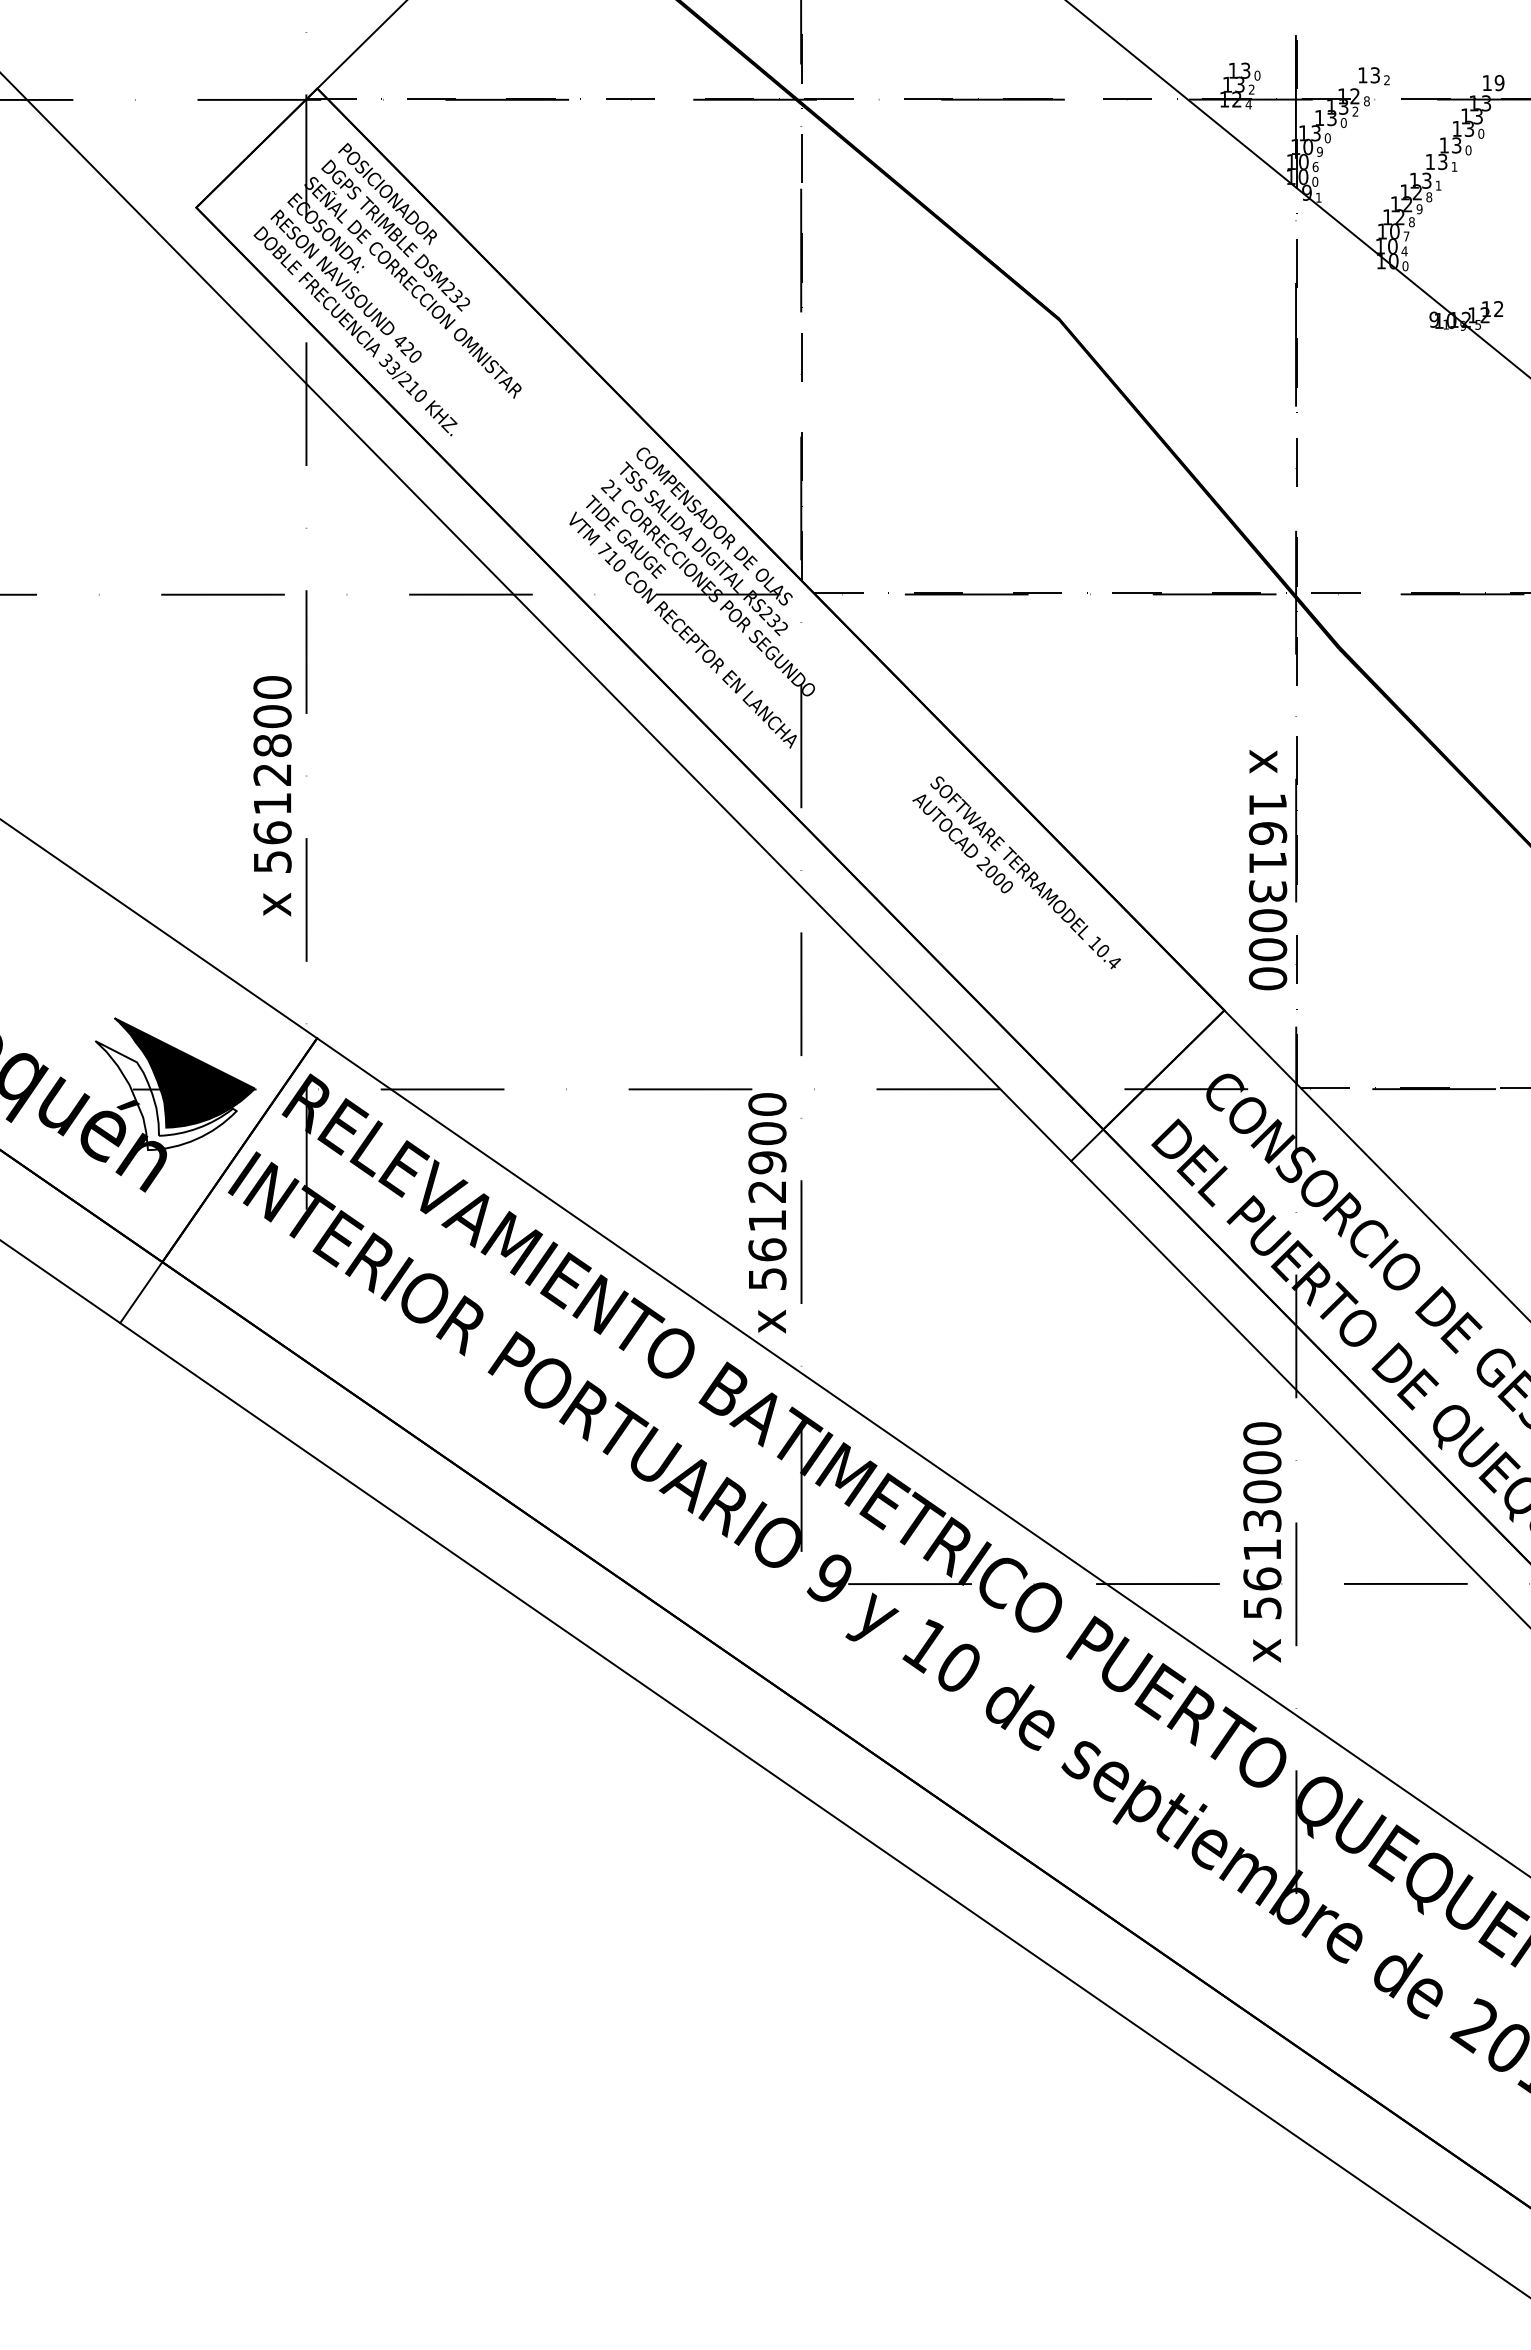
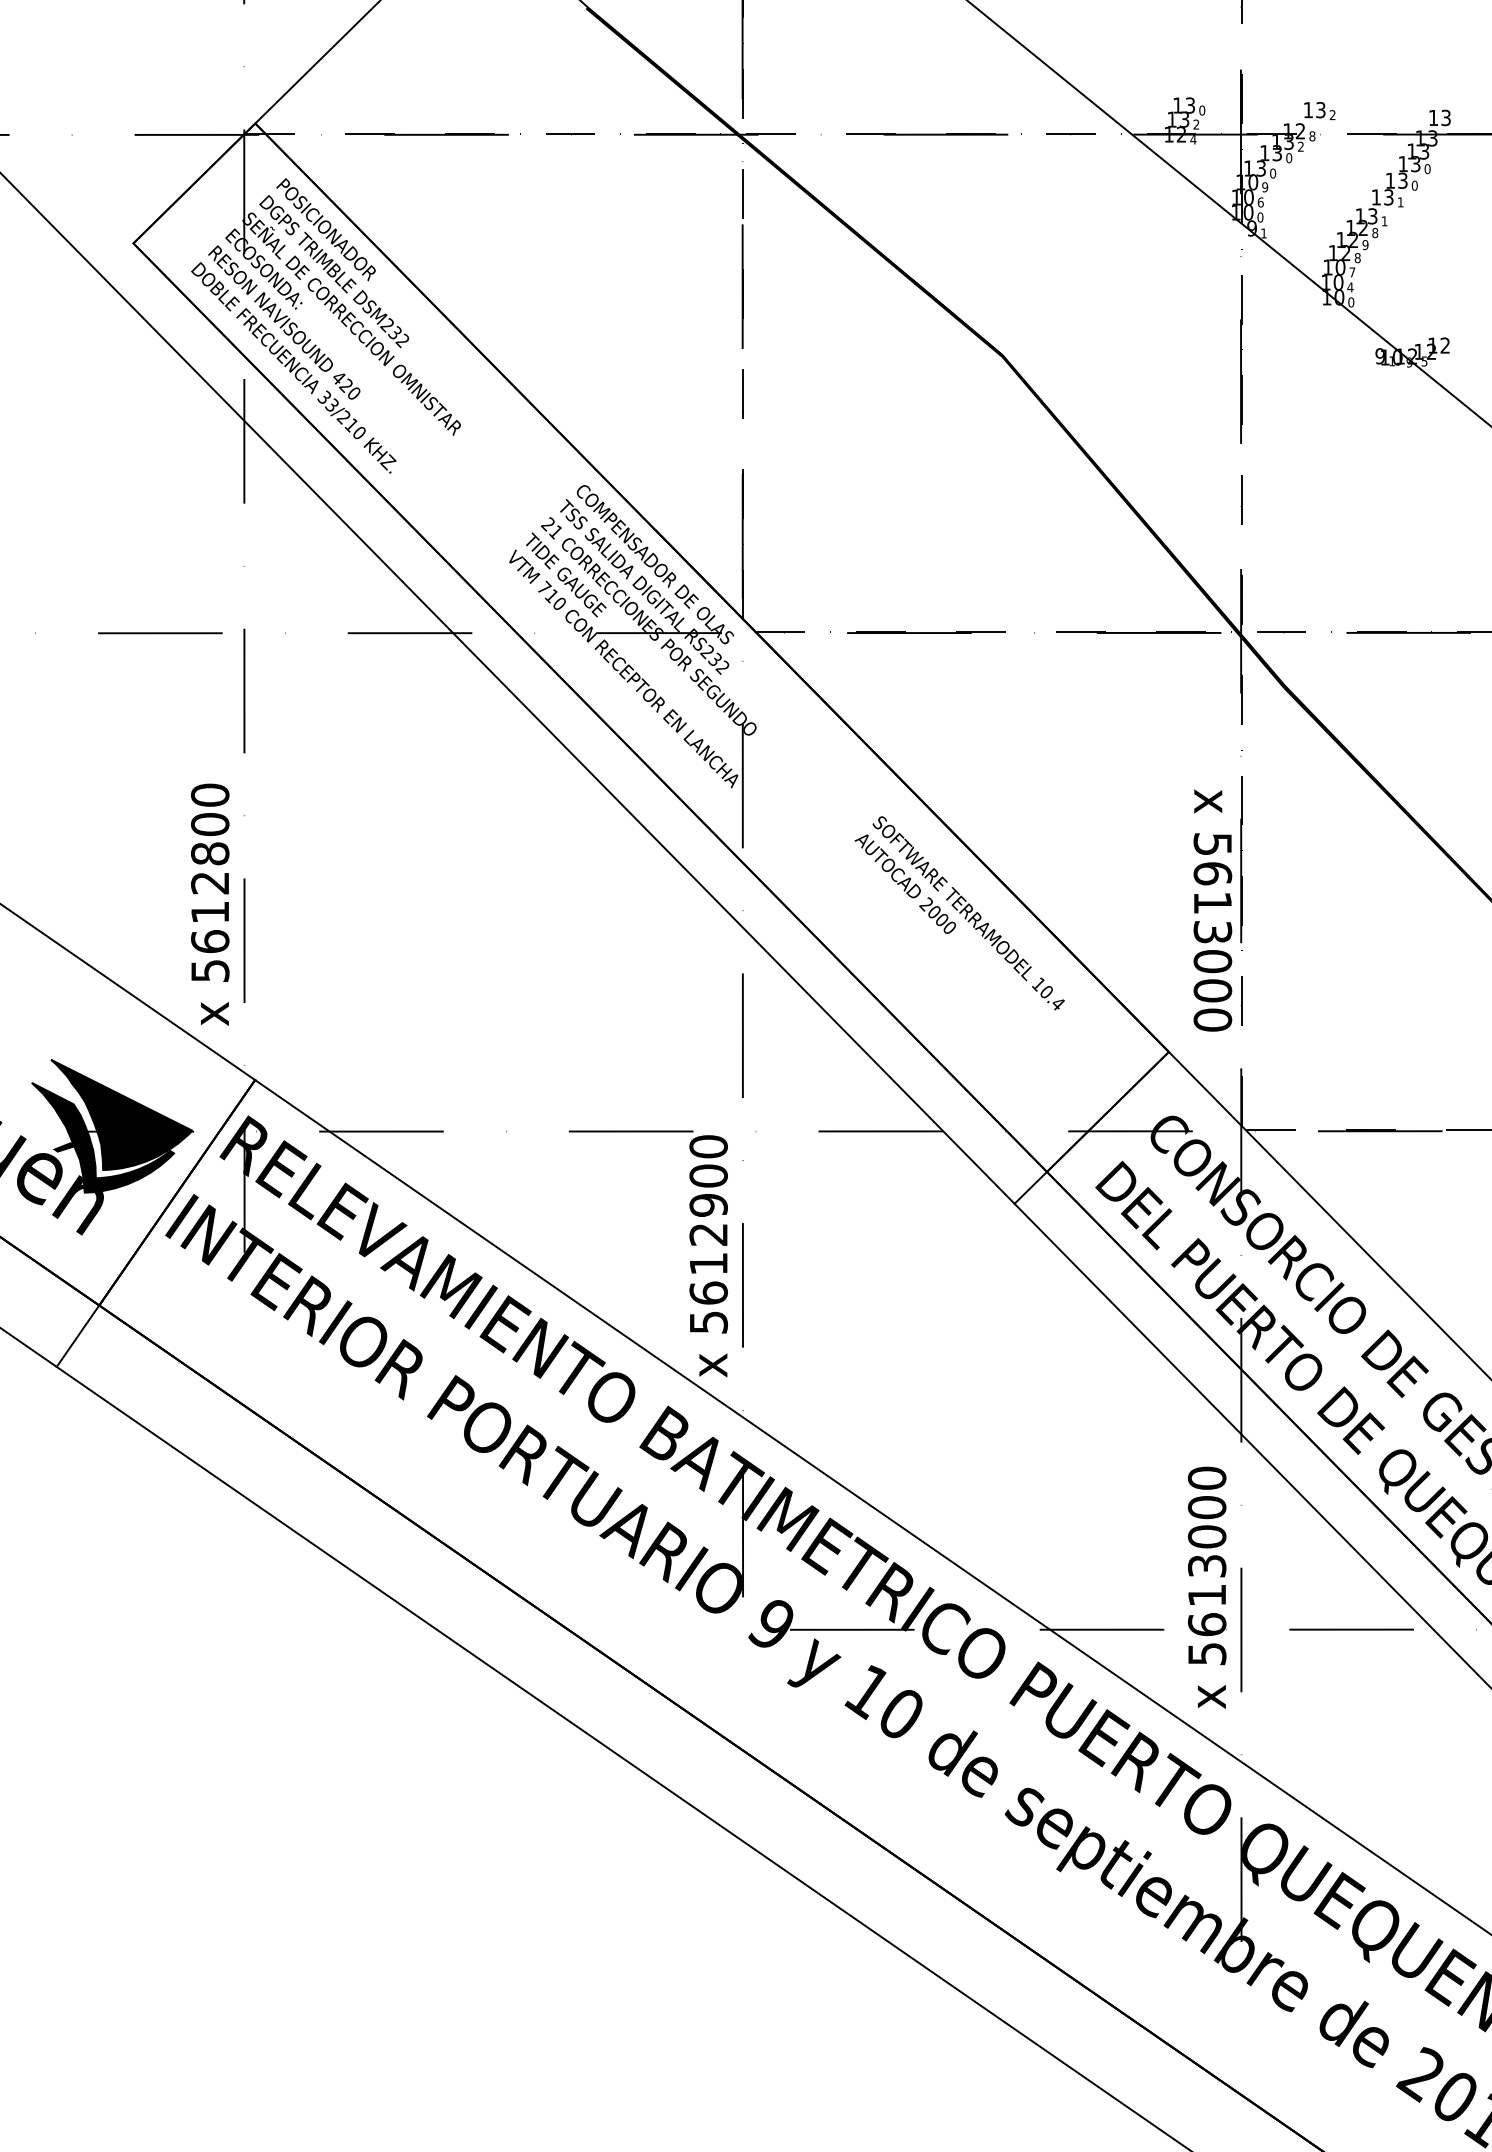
text: (1499, 82) -> (1445, 117), 19 -> 13
text: (272, 796) -> (210, 905), moved
text: (1267, 803) -> (1212, 843), 1613000 -> 5613000
fill: (165, 1095) -> (102, 1137), added

